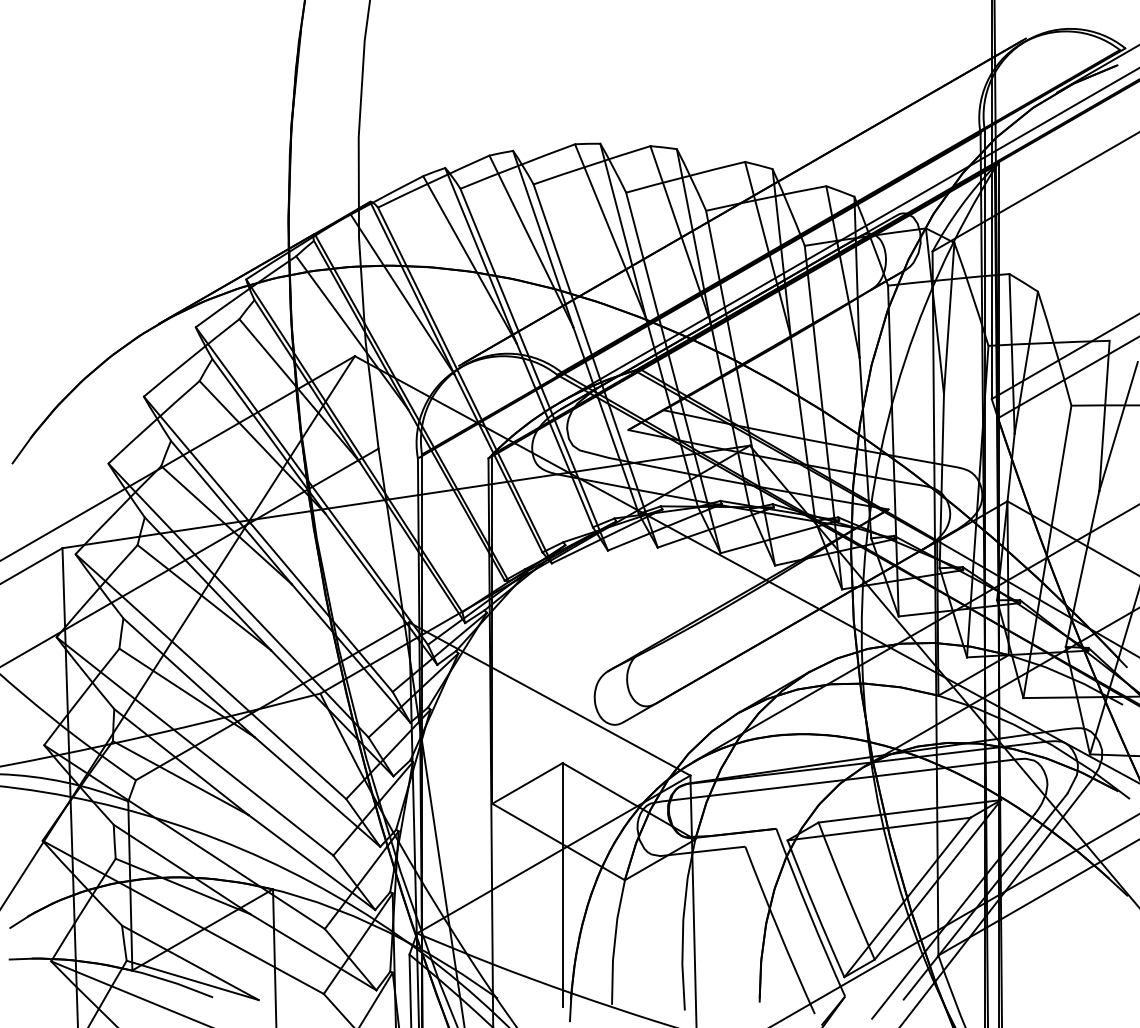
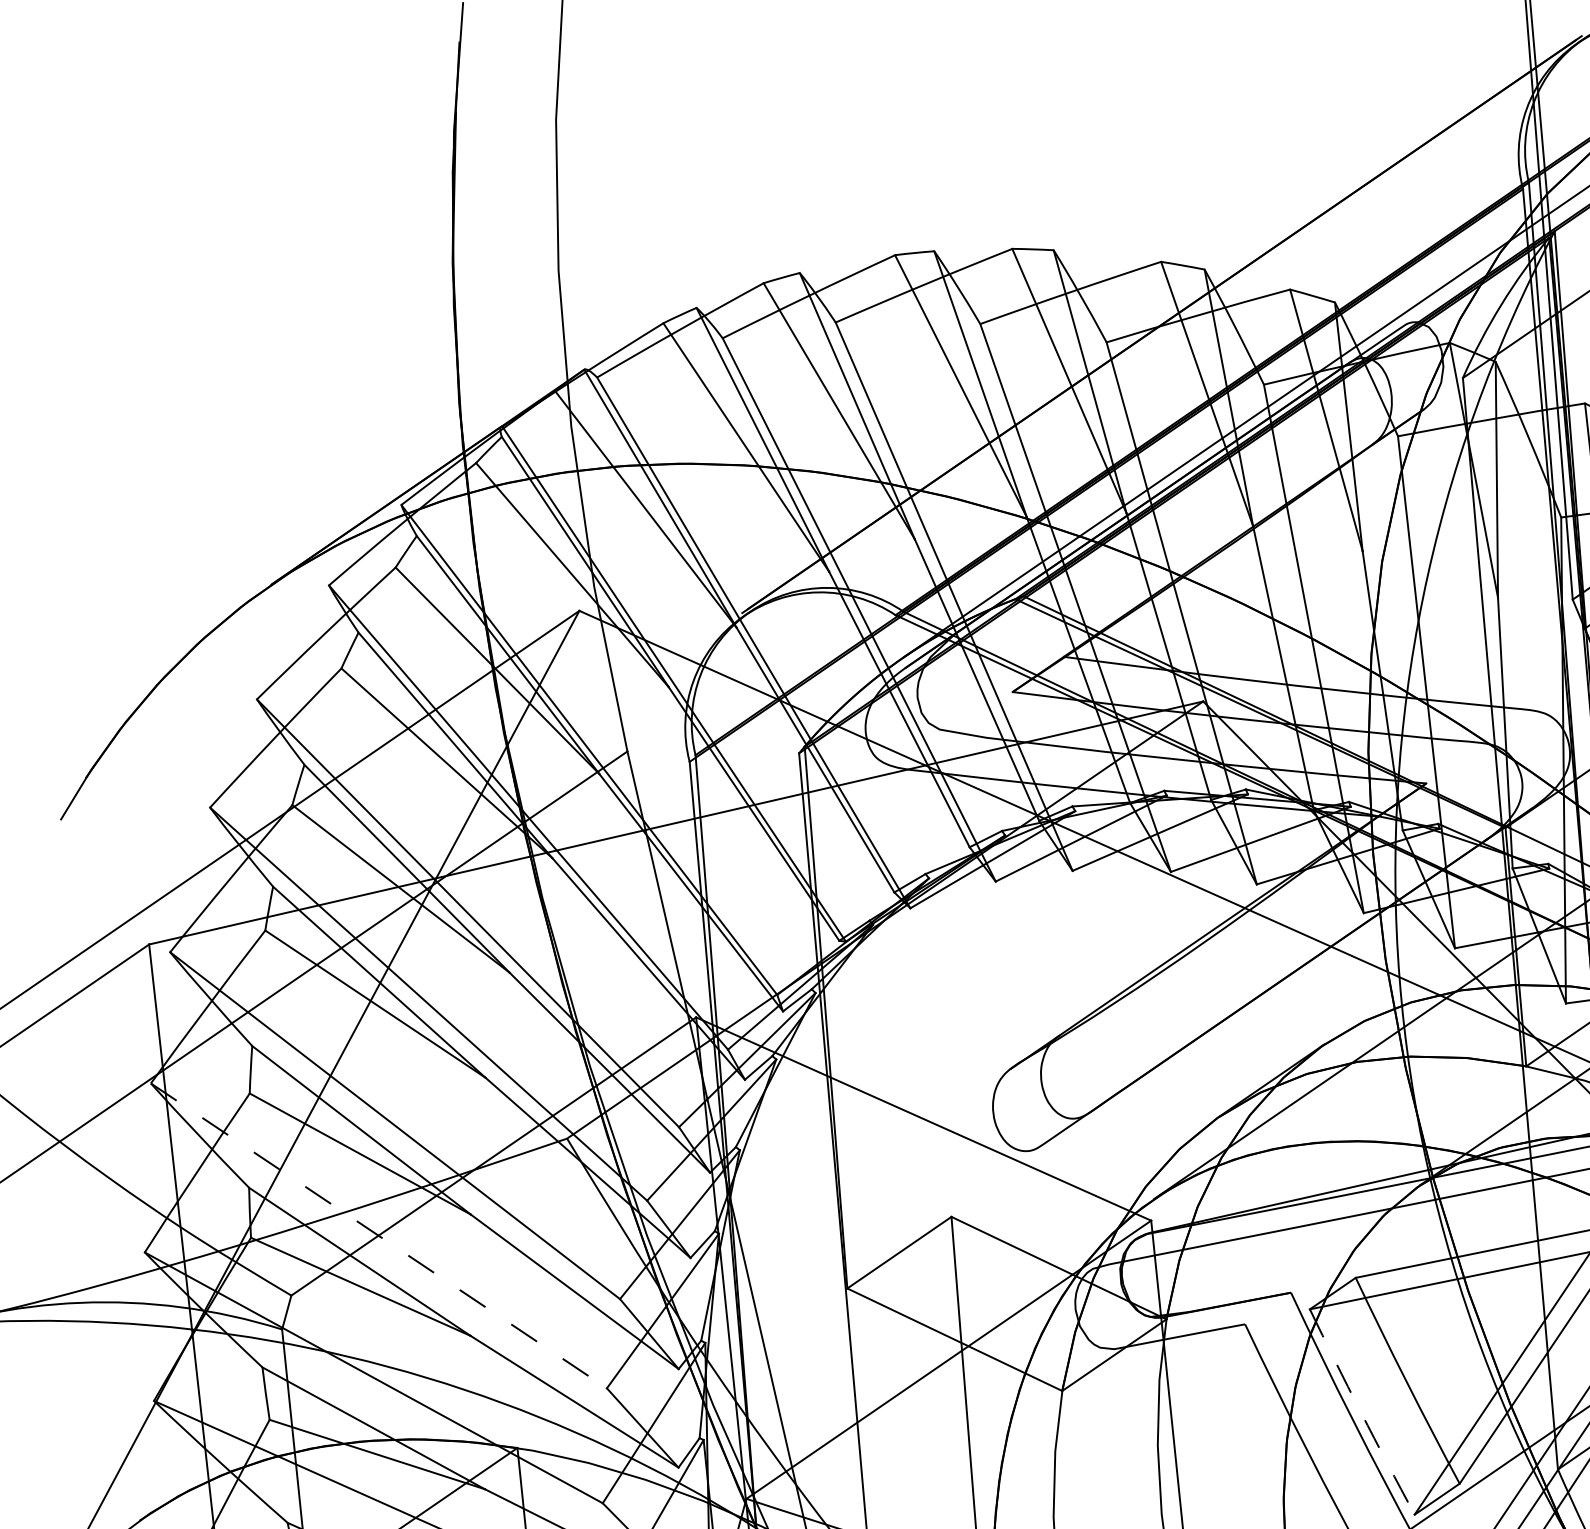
line: (195, 746) -> (379, 1235), solid -> dashed
arc: (815, 909) -> (1361, 1413), solid -> dashed

